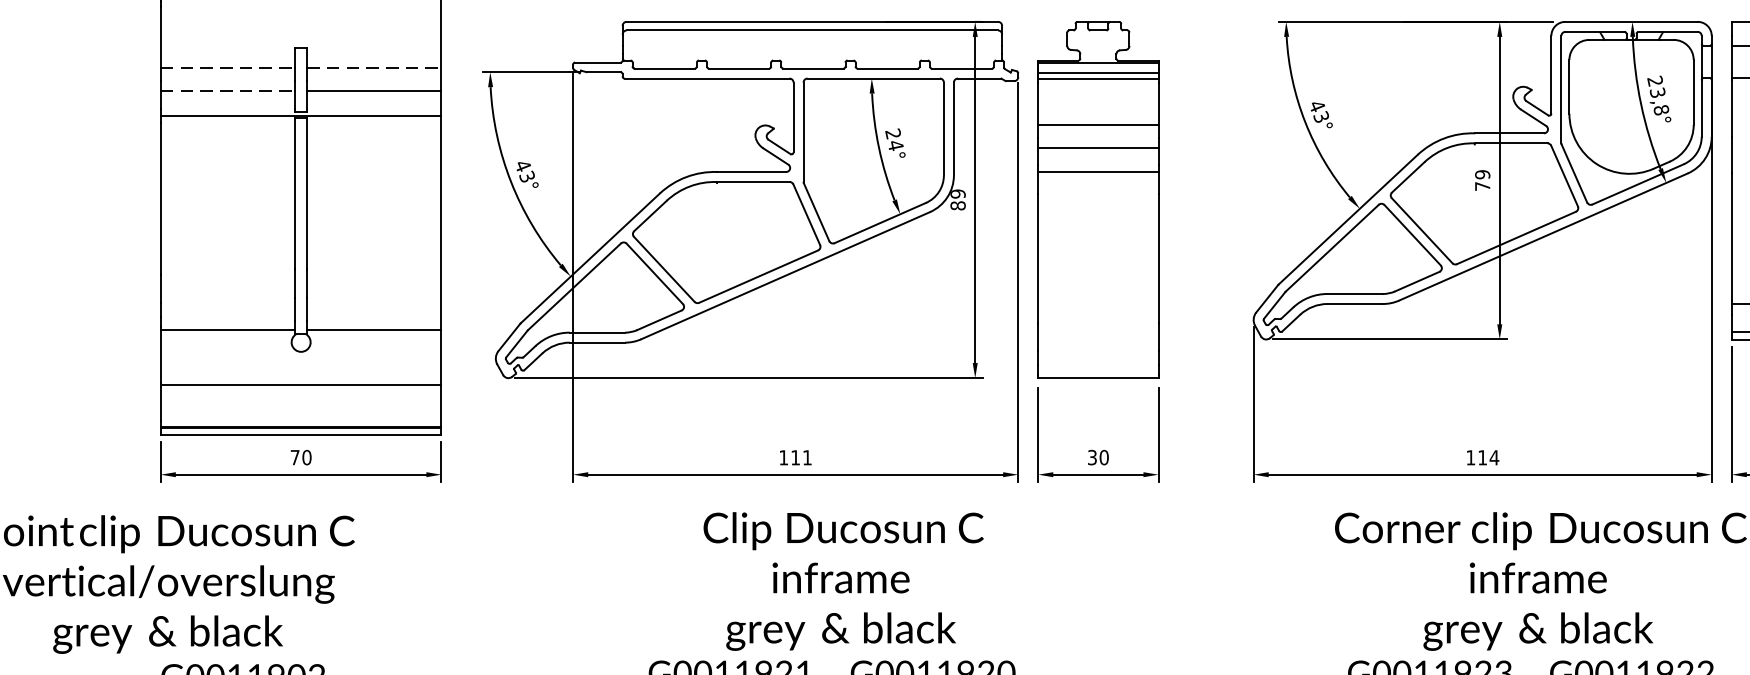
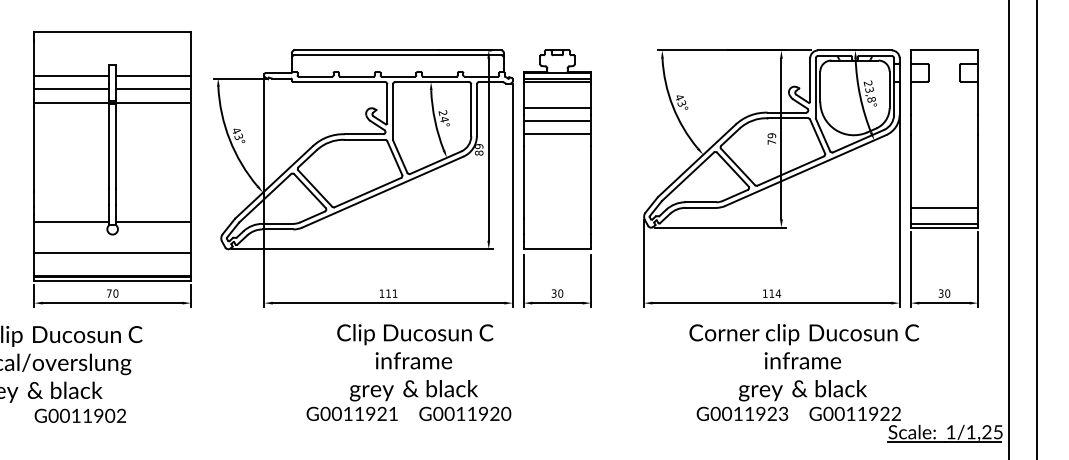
line: (229, 68) -> (72, 76), dashed -> solid
line: (374, 68) -> (153, 76), dashed -> solid
line: (229, 91) -> (72, 89), dashed -> solid

